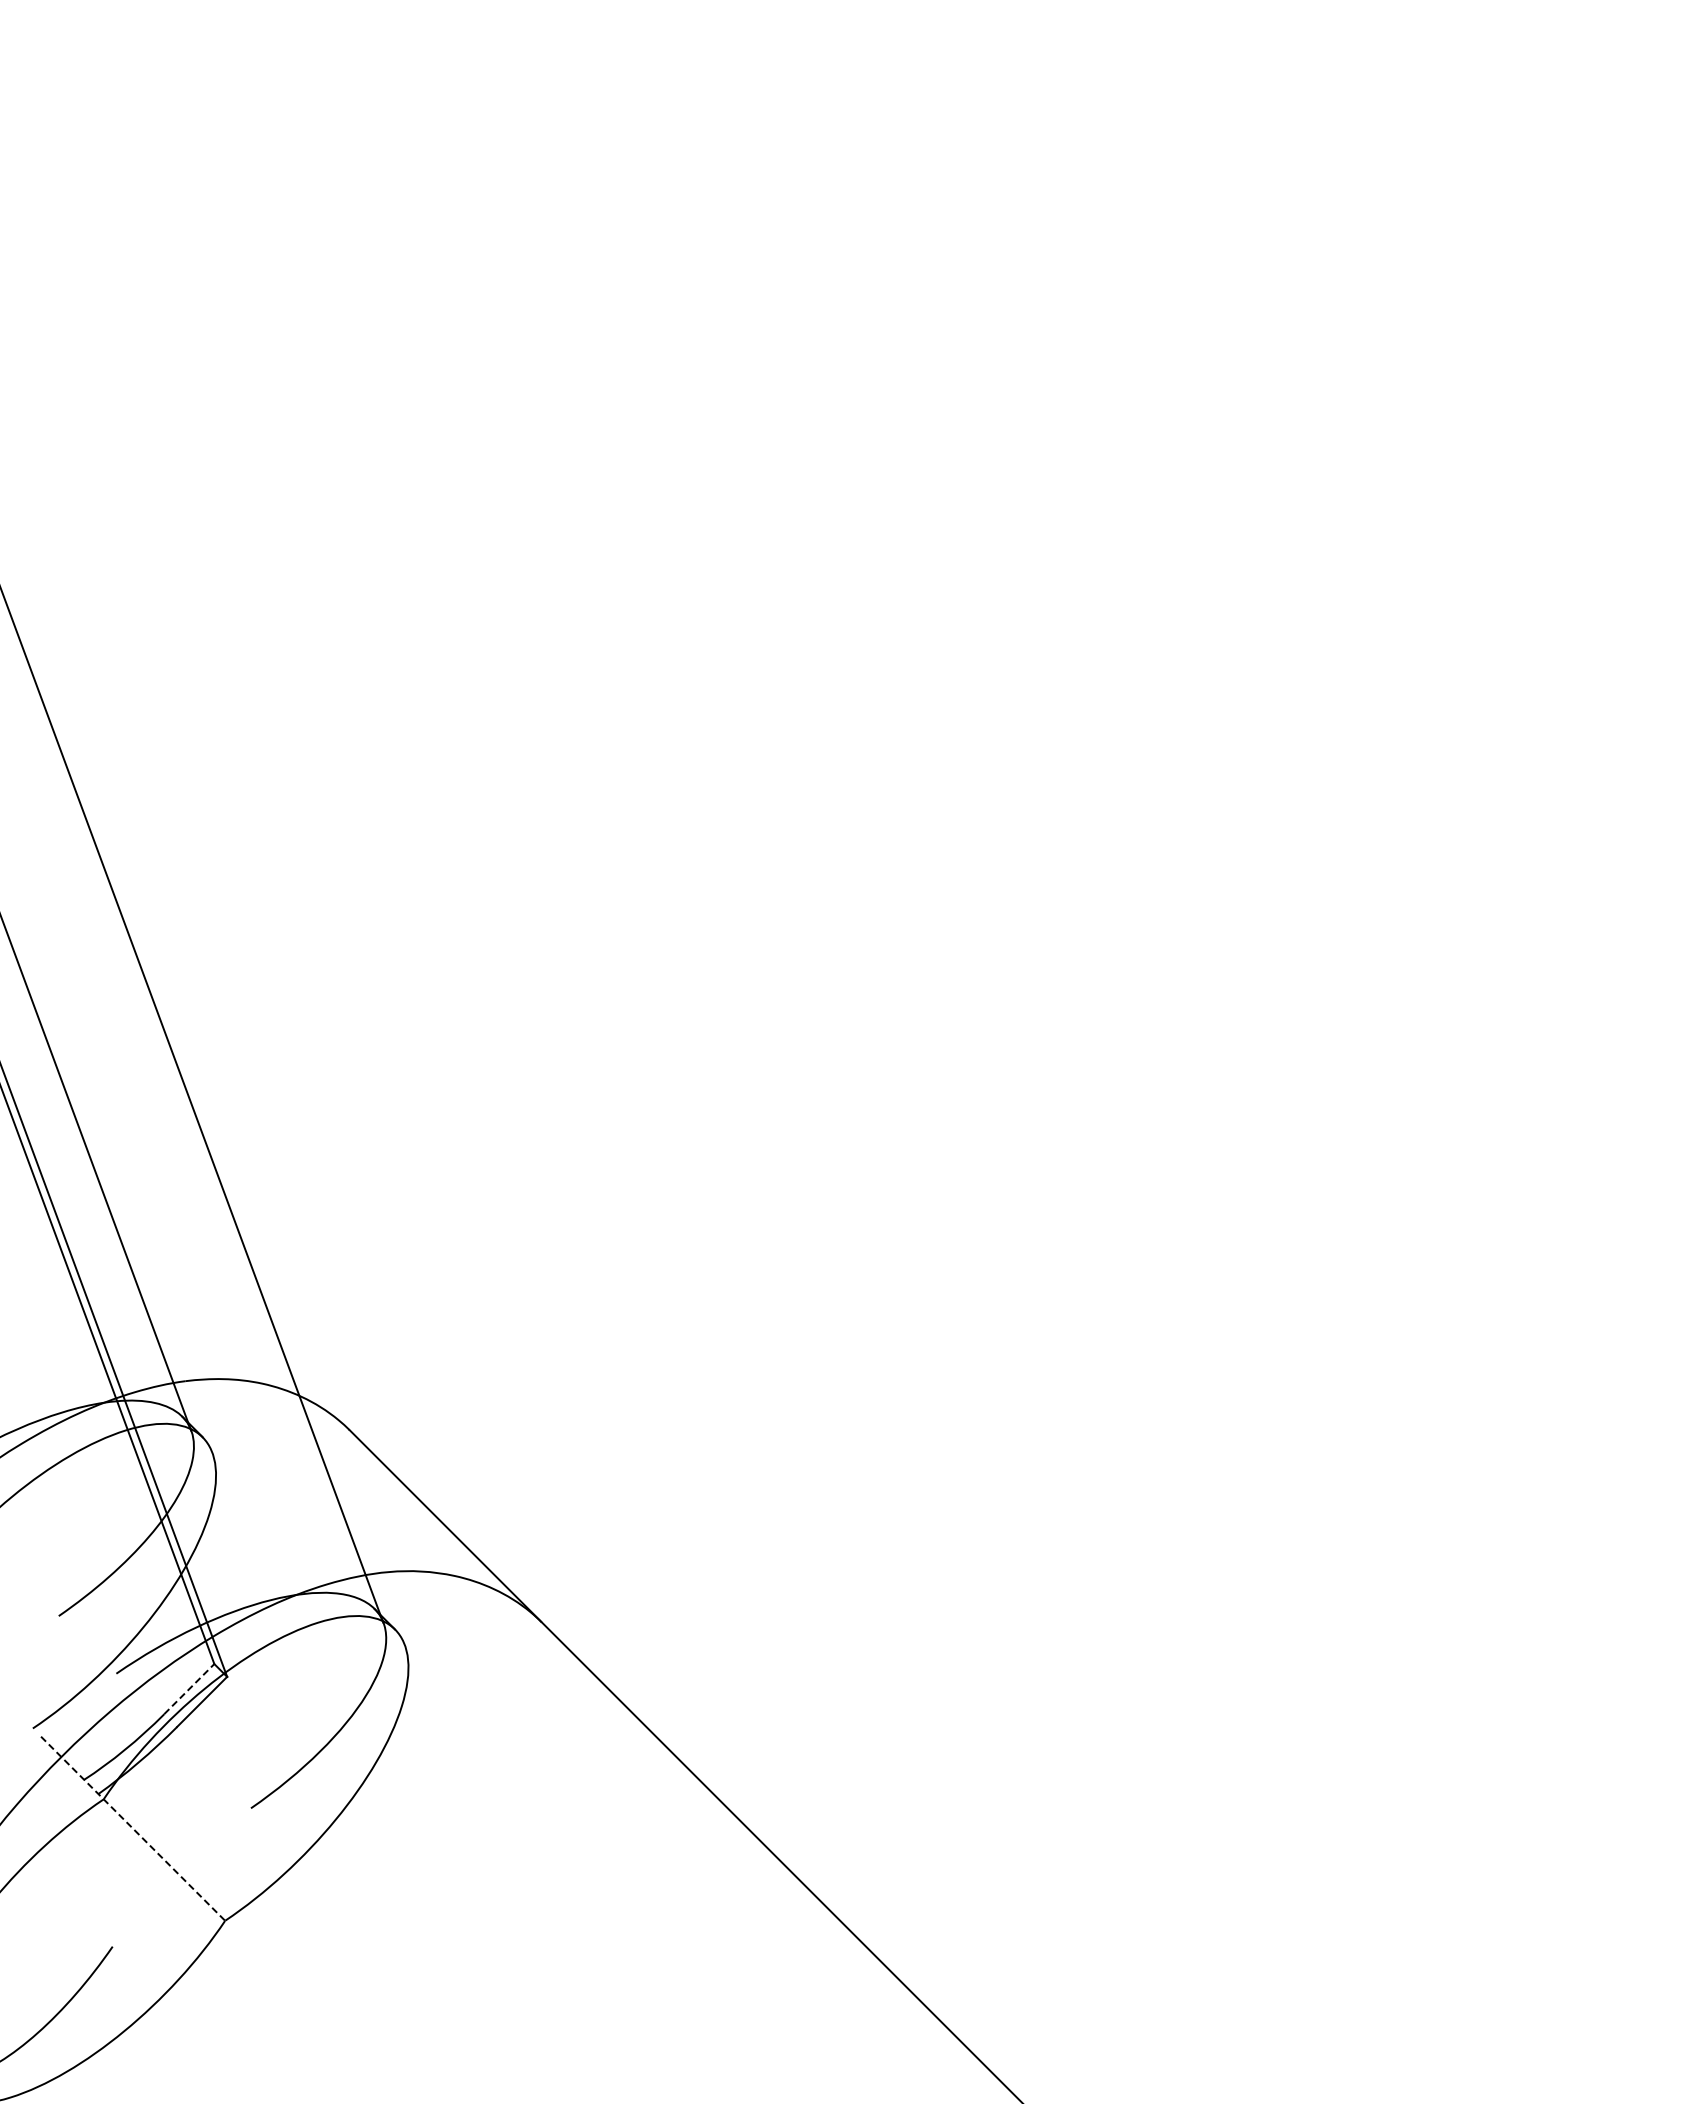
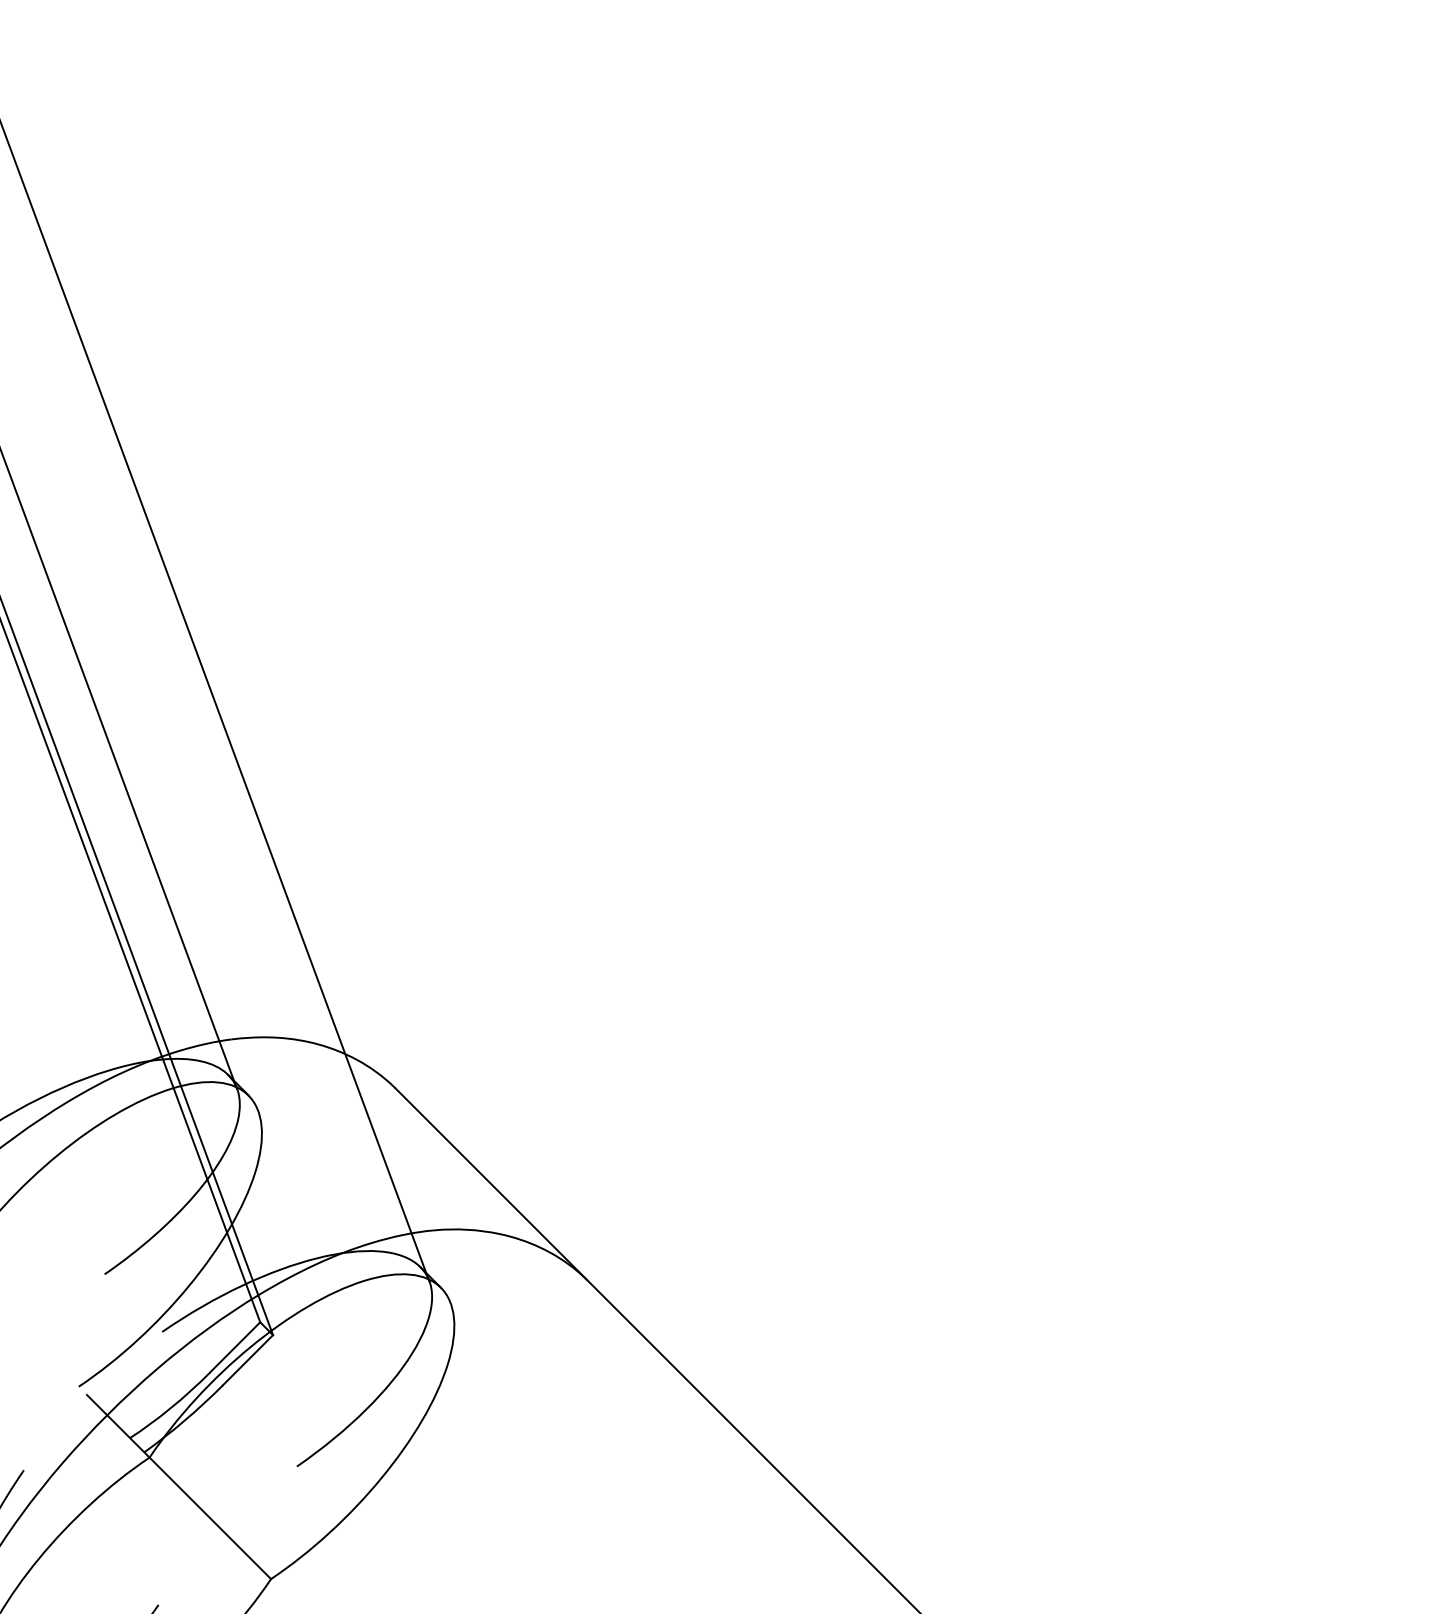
line: (189, 1688) -> (235, 1346), dashed -> solid
line: (133, 1829) -> (179, 1487), dashed -> solid

